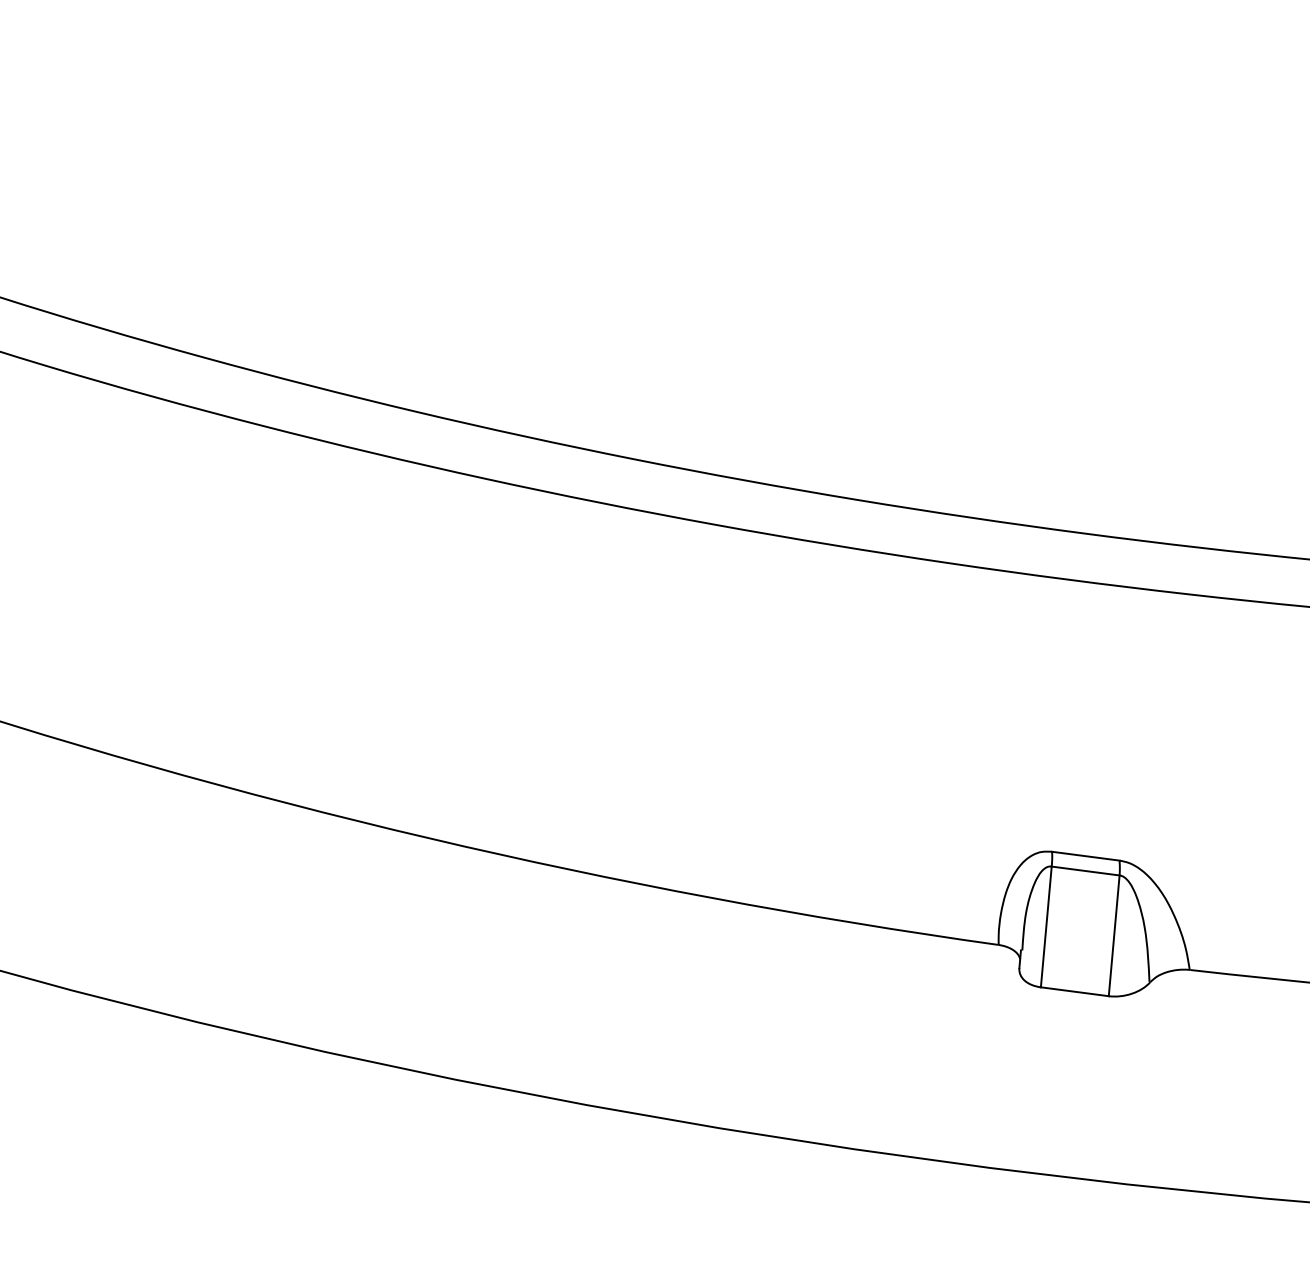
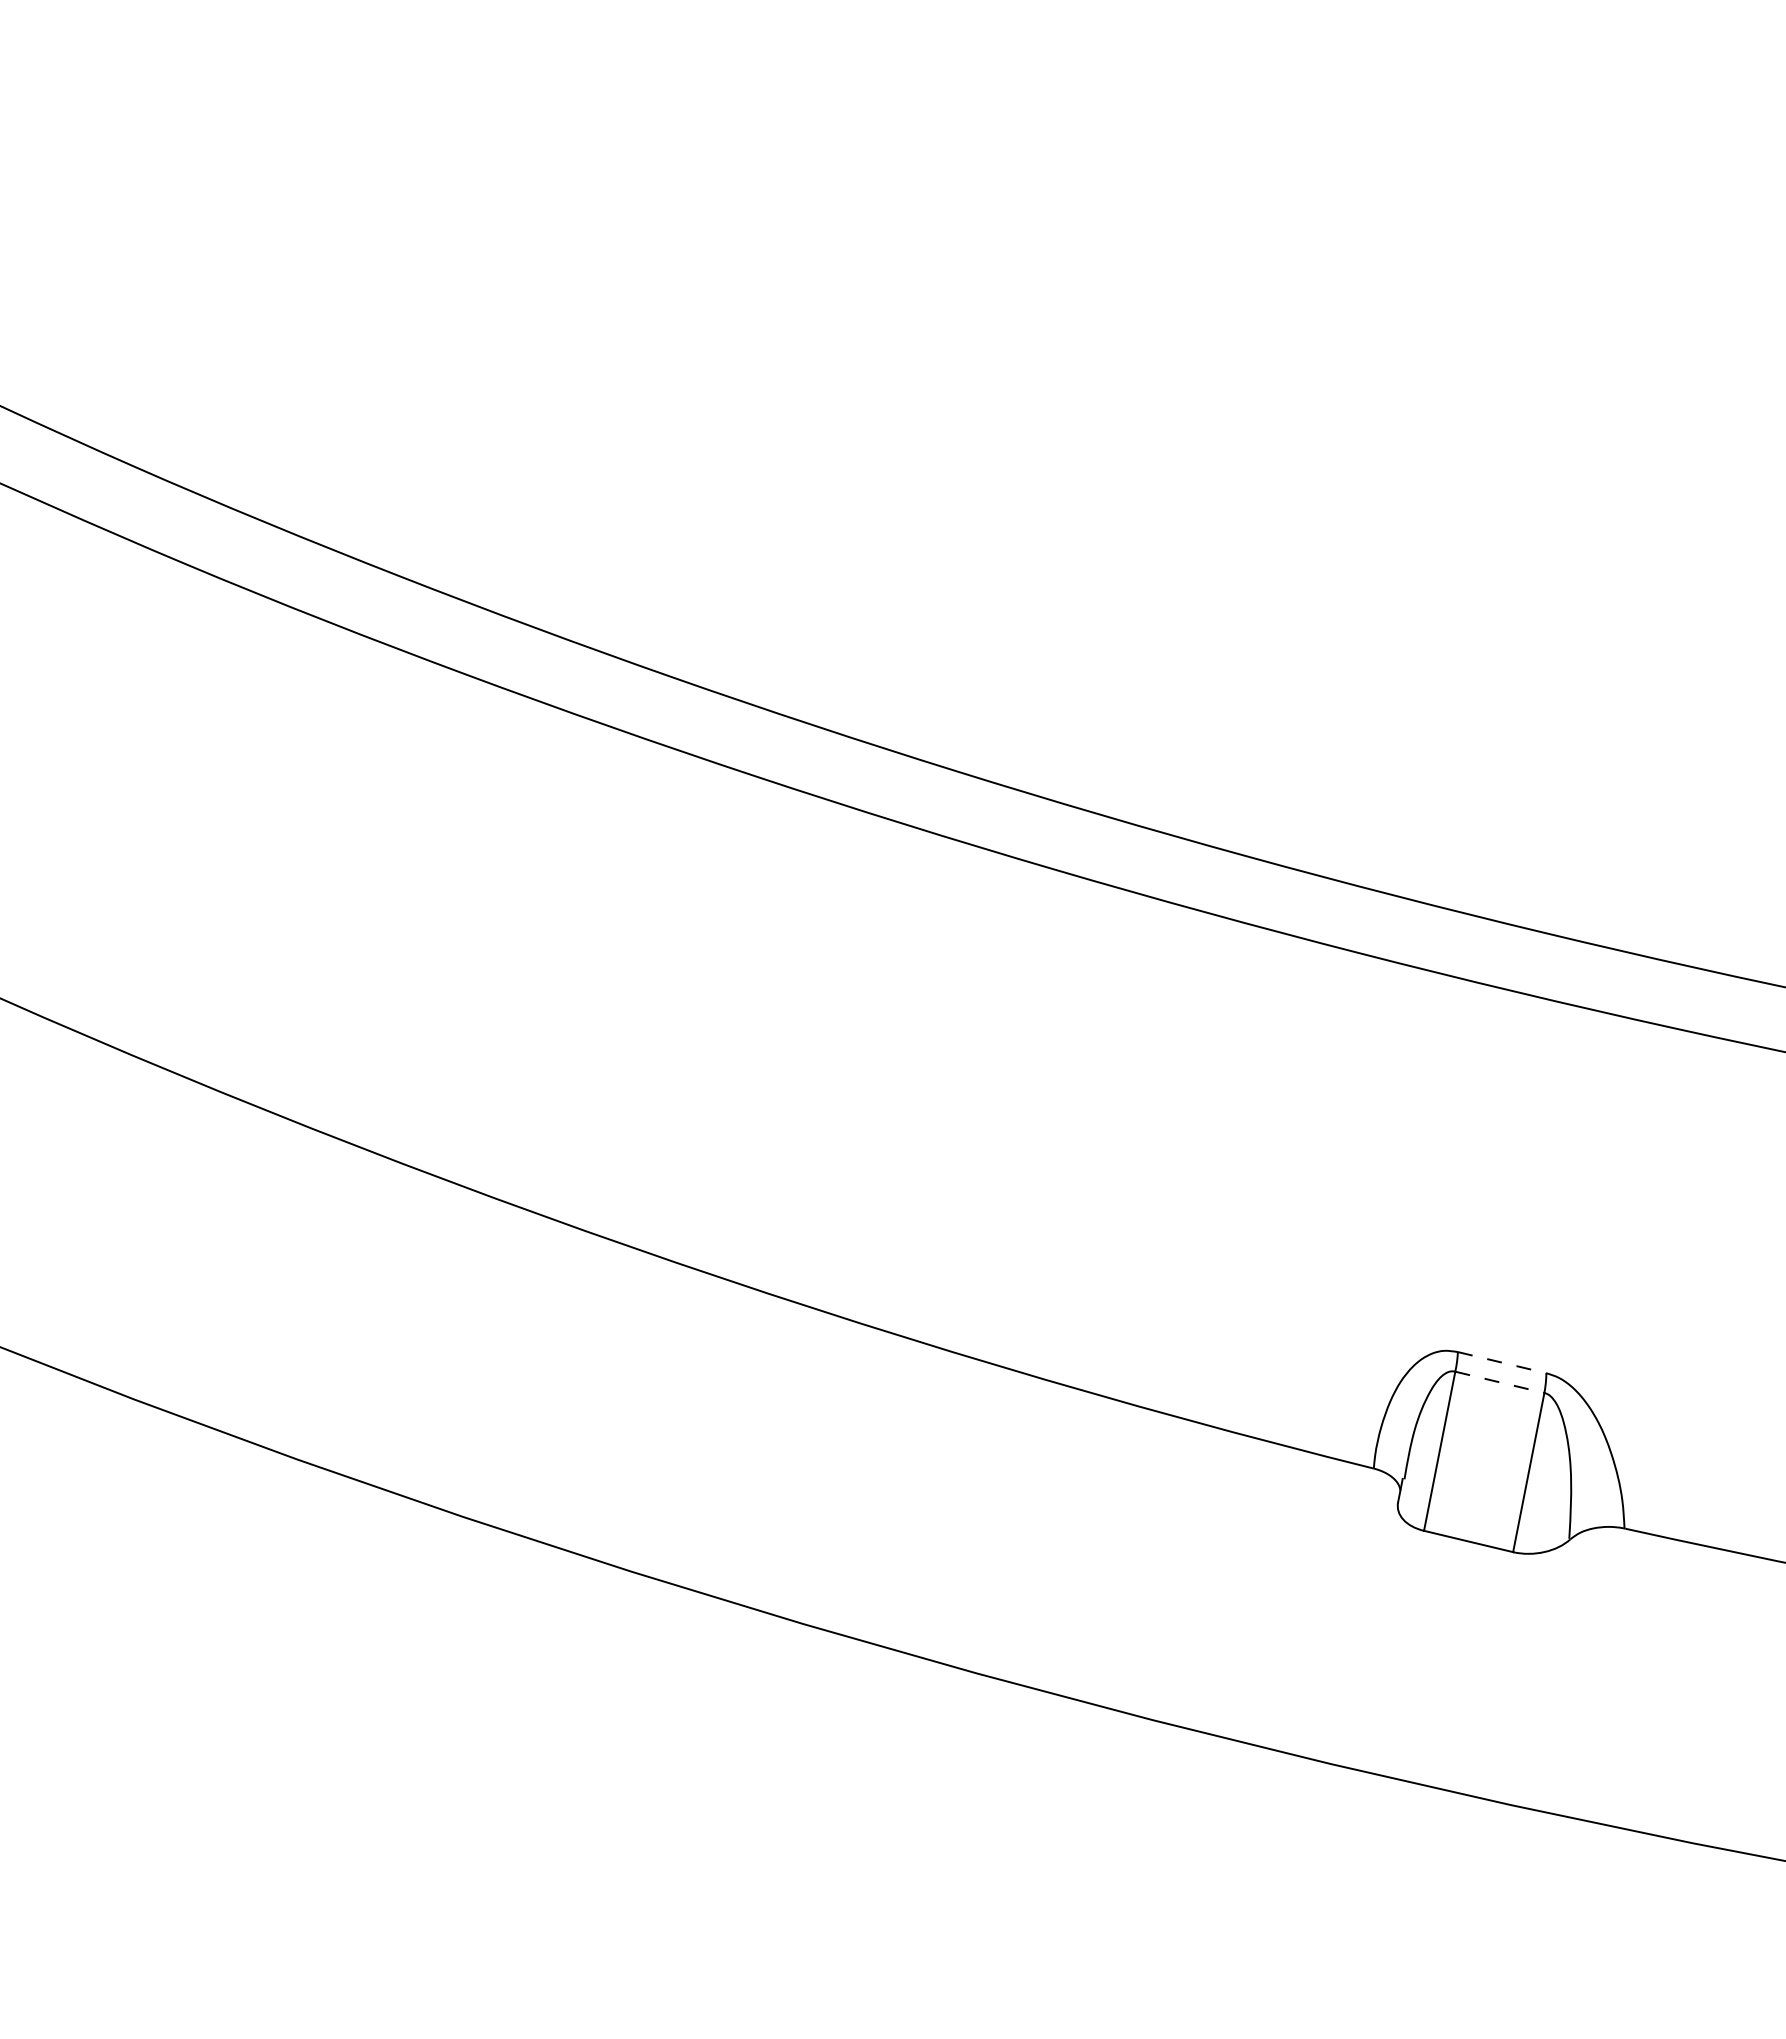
line: (1086, 856) -> (1502, 1362), solid -> dashed
line: (1085, 871) -> (1499, 1382), solid -> dashed

